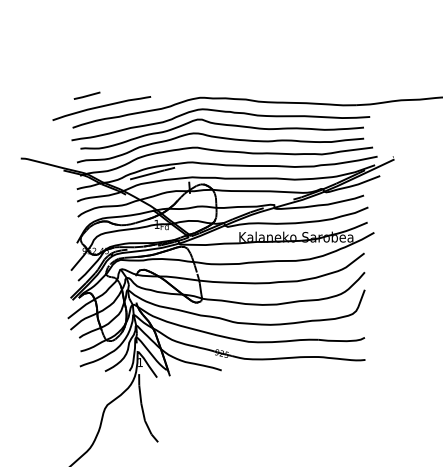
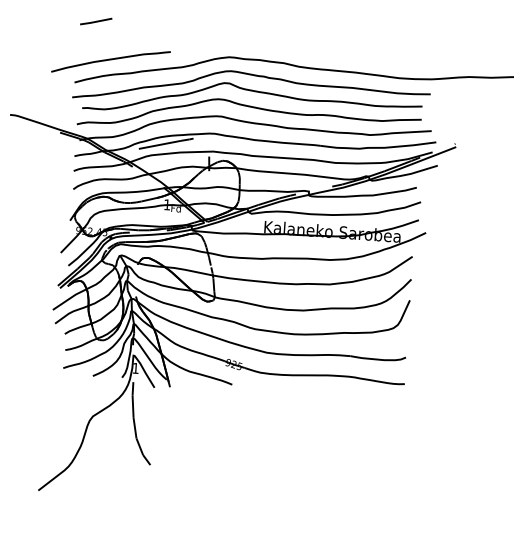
line: (86, 95) -> (95, 21), moved

